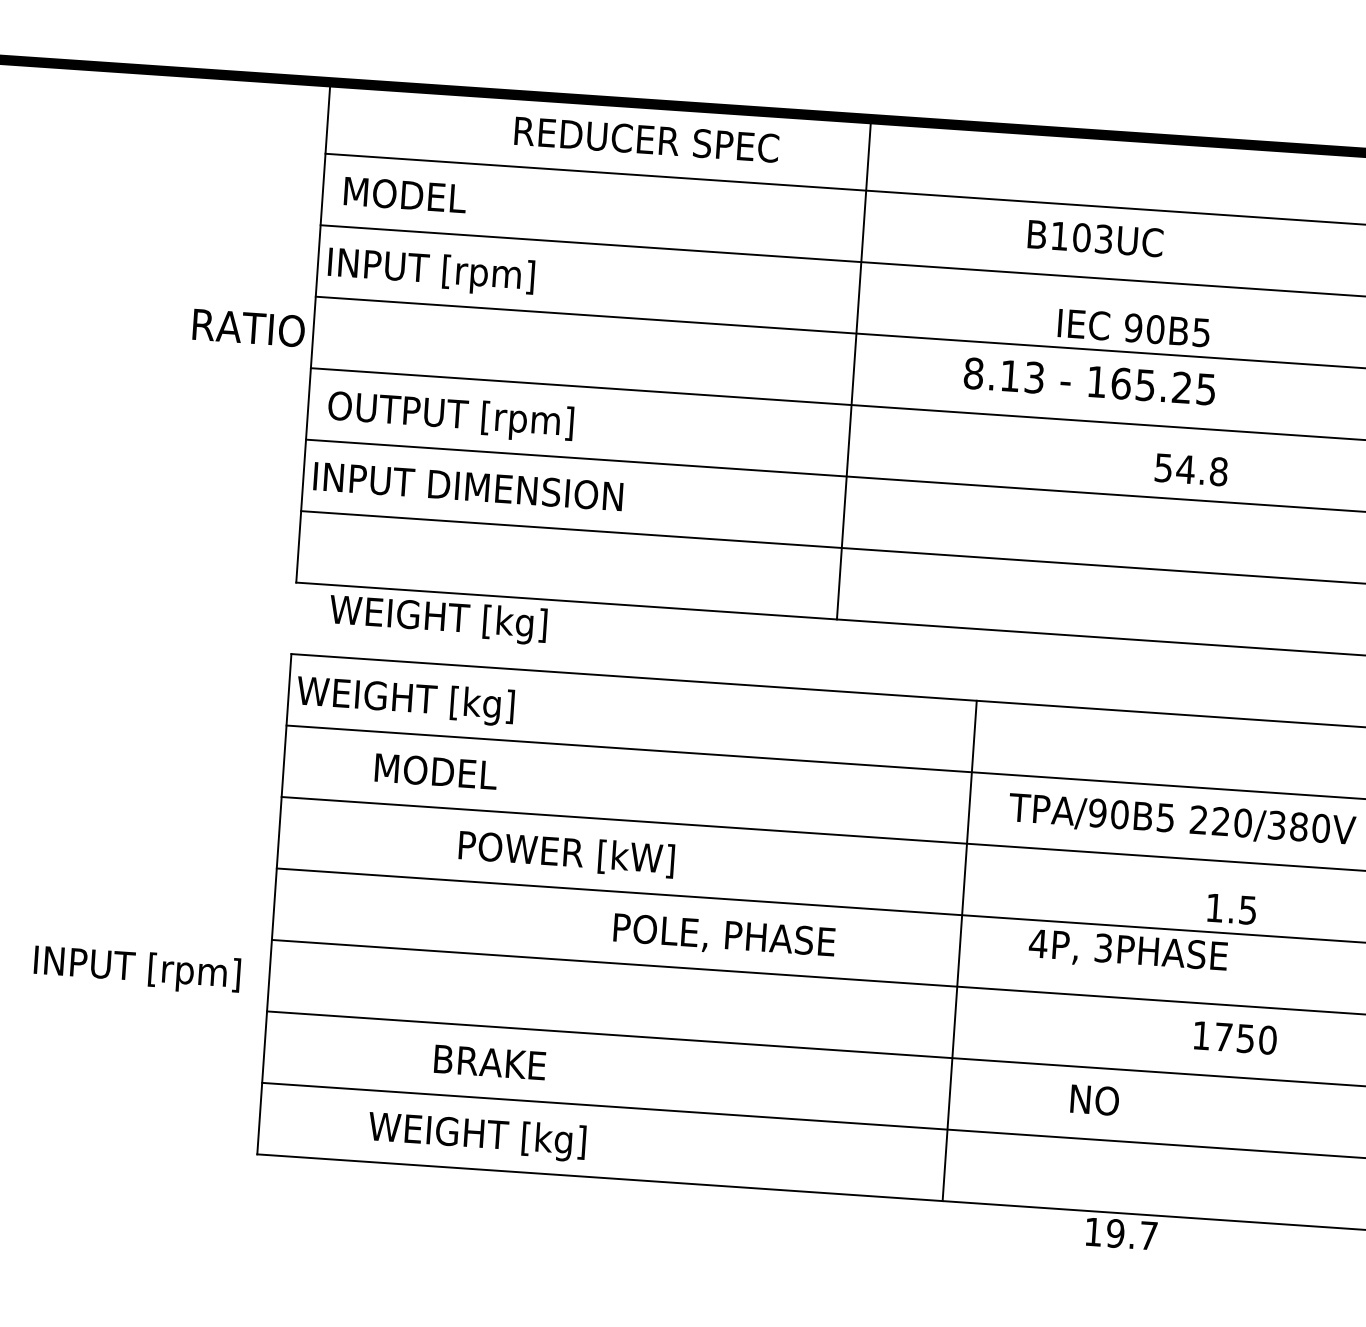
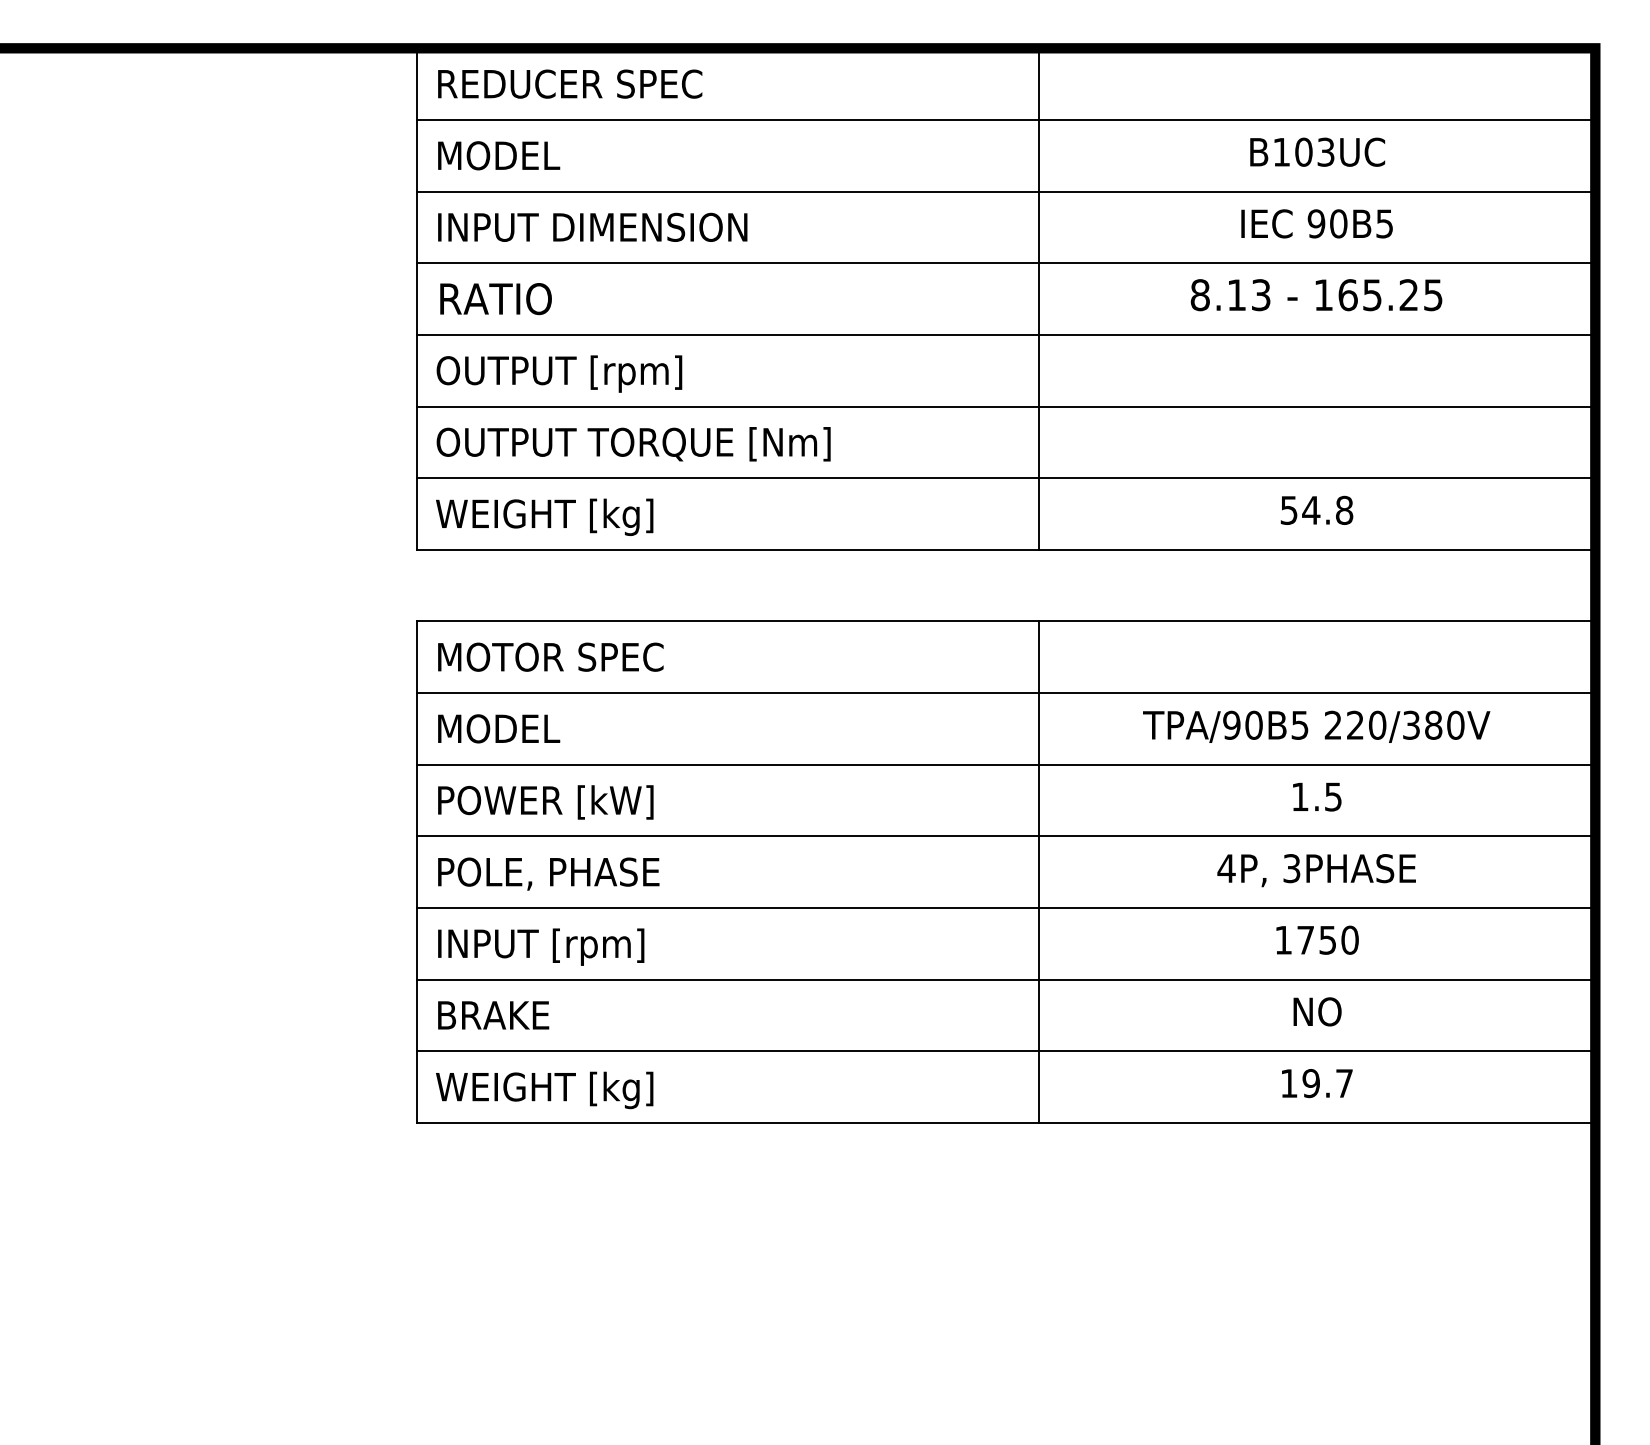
text: (647, 139) -> (570, 83), moved
text: (1095, 237) -> (1317, 151), moved
text: (488, 275) -> (587, 230), INPUT [rpm] -> INPUT DIMENSION
text: (1133, 327) -> (1316, 223), moved
text: (248, 328) -> (495, 299), moved
line: (854, 368) -> (1038, 298), moved
text: (1089, 381) -> (1316, 295), moved
text: (1191, 468) -> (1316, 509), moved
text: (514, 491) -> (628, 444), INPUT DIMENSION -> OUTPUT TORQUE [Nm]
text: (438, 619) -> (544, 516), moved
text: (415, 701) -> (543, 660), WEIGHT [kg] -> MOTOR SPEC
text: (436, 771) -> (499, 728), moved
text: (566, 854) -> (545, 802), moved
text: (1232, 908) -> (1317, 796), moved
text: (724, 936) -> (548, 873), moved
line: (959, 950) -> (1038, 871), moved
text: (1128, 951) -> (1316, 870), moved
text: (137, 969) -> (541, 946), moved
text: (1235, 1037) -> (1317, 939), moved
text: (490, 1062) -> (493, 1015), moved
text: (1094, 1099) -> (1317, 1011), moved
text: (476, 1136) -> (544, 1090), moved
text: (1121, 1233) -> (1317, 1083), moved

